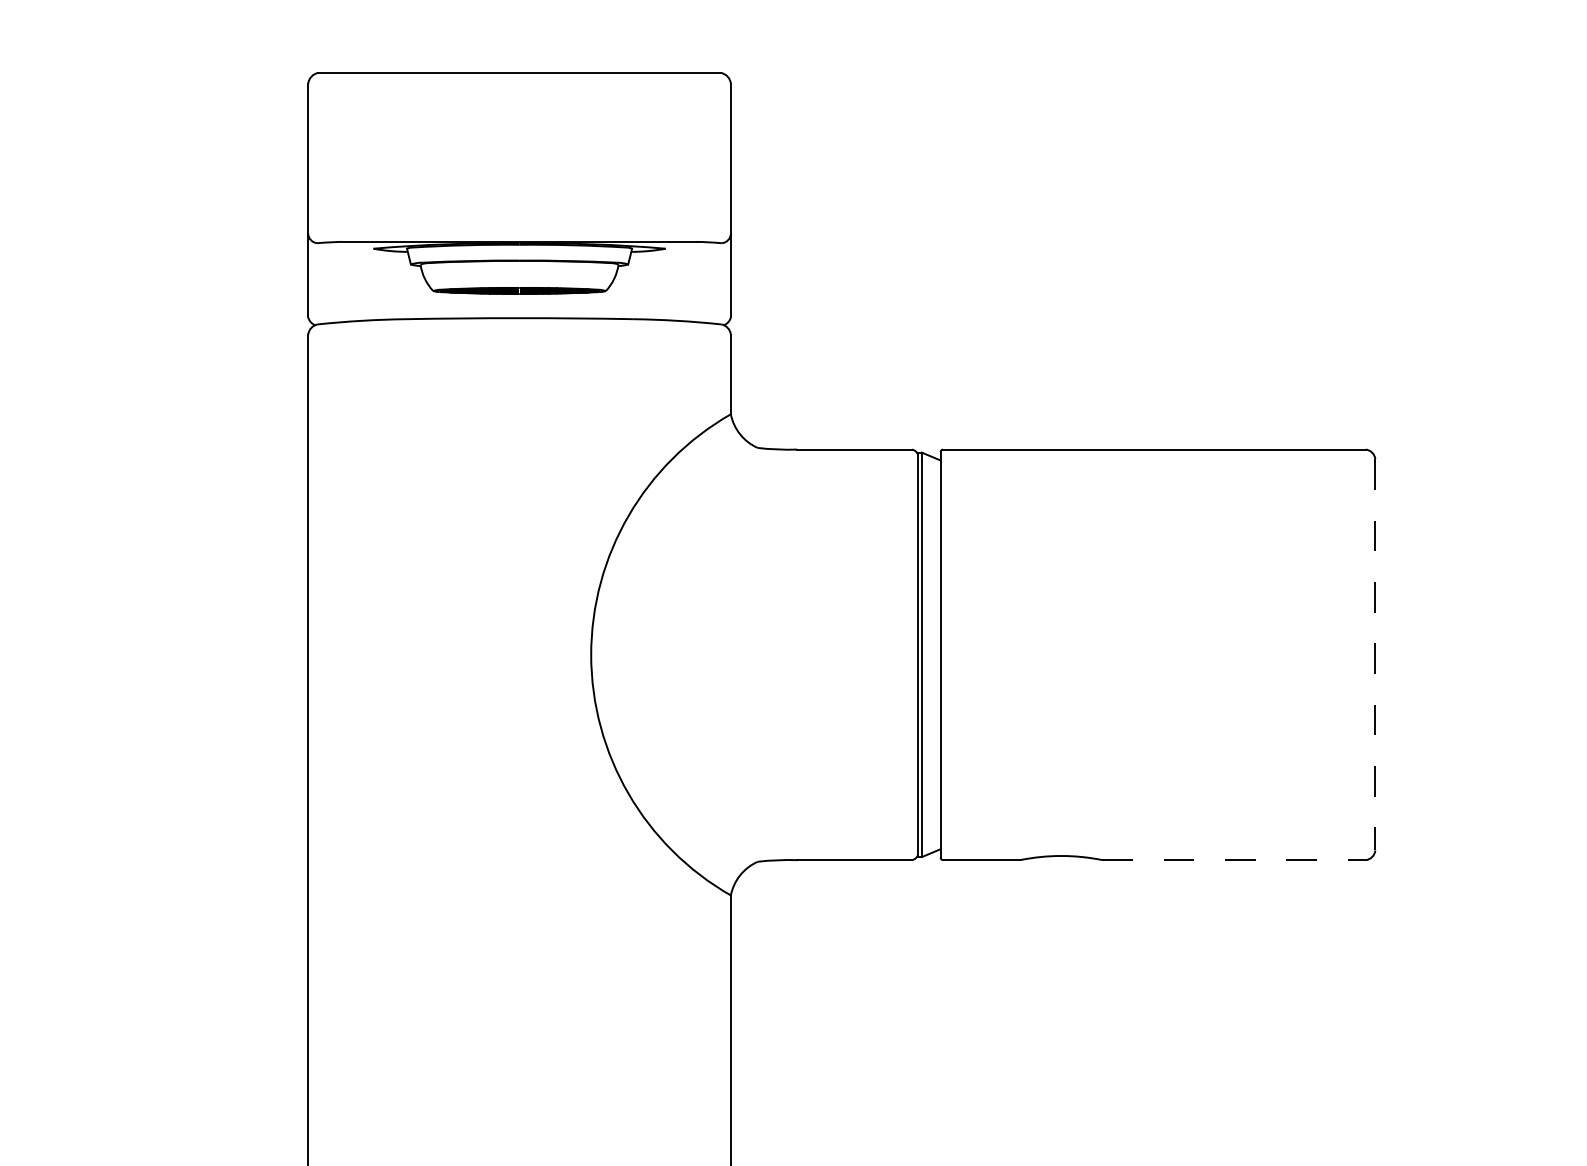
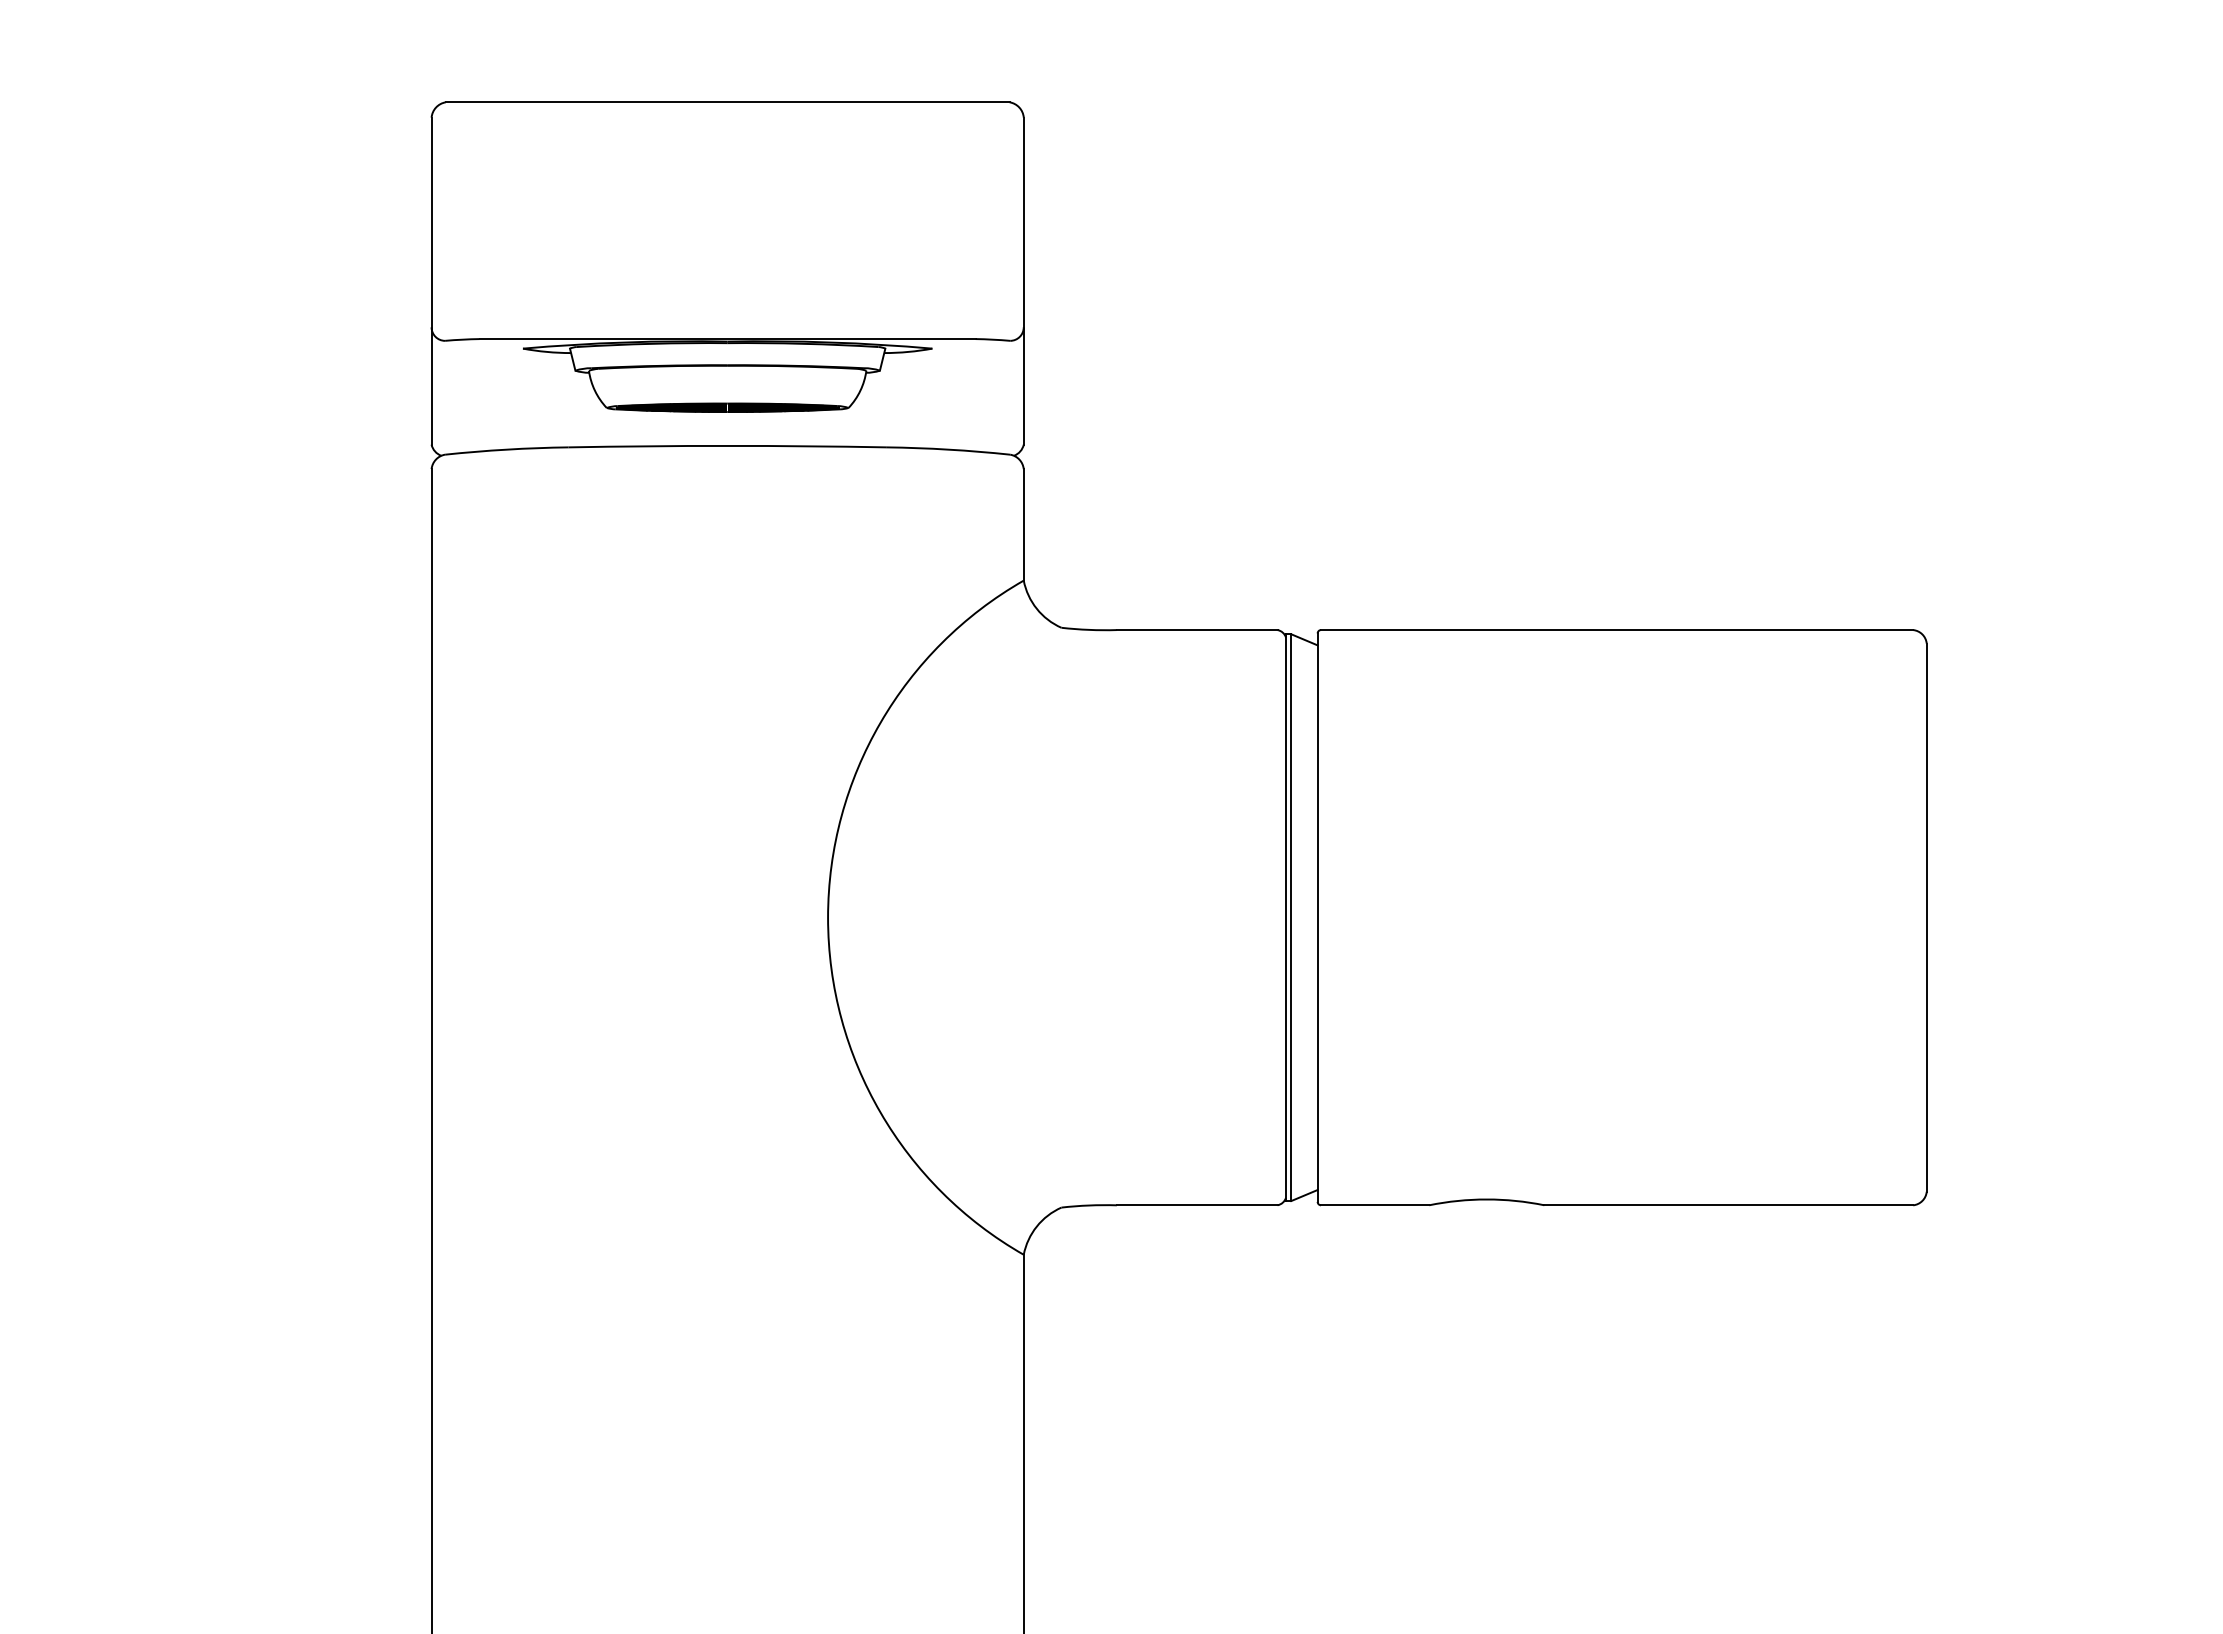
line: (1375, 655) -> (1926, 918), dashed -> solid
line: (1234, 860) -> (1729, 1205), dashed -> solid

